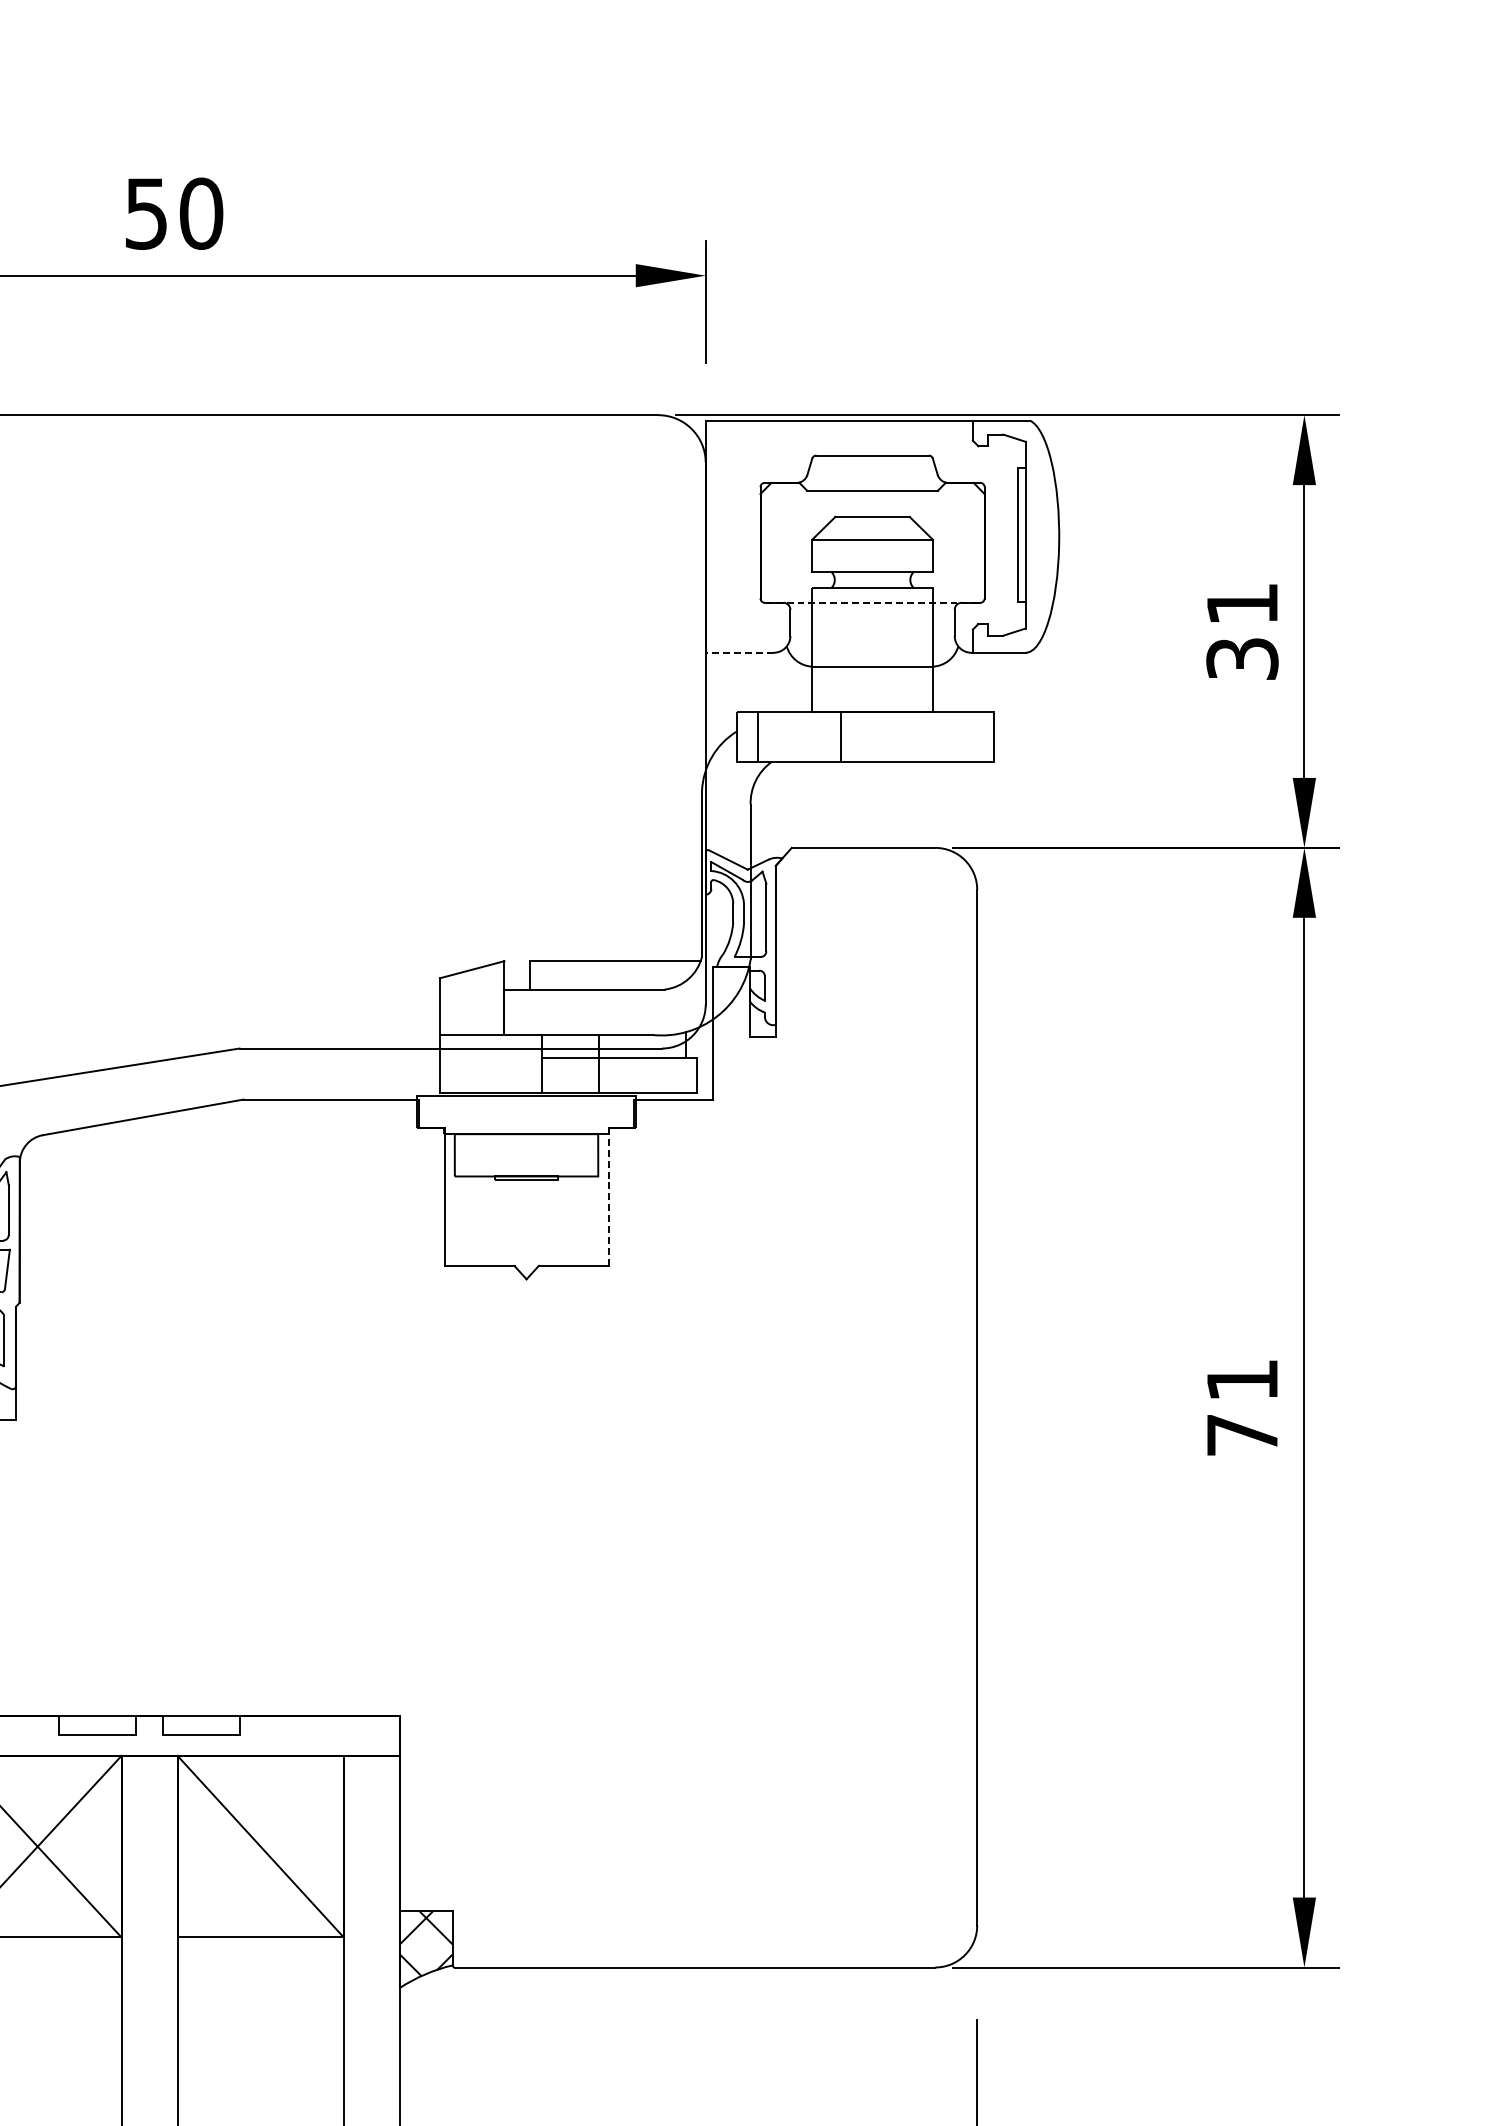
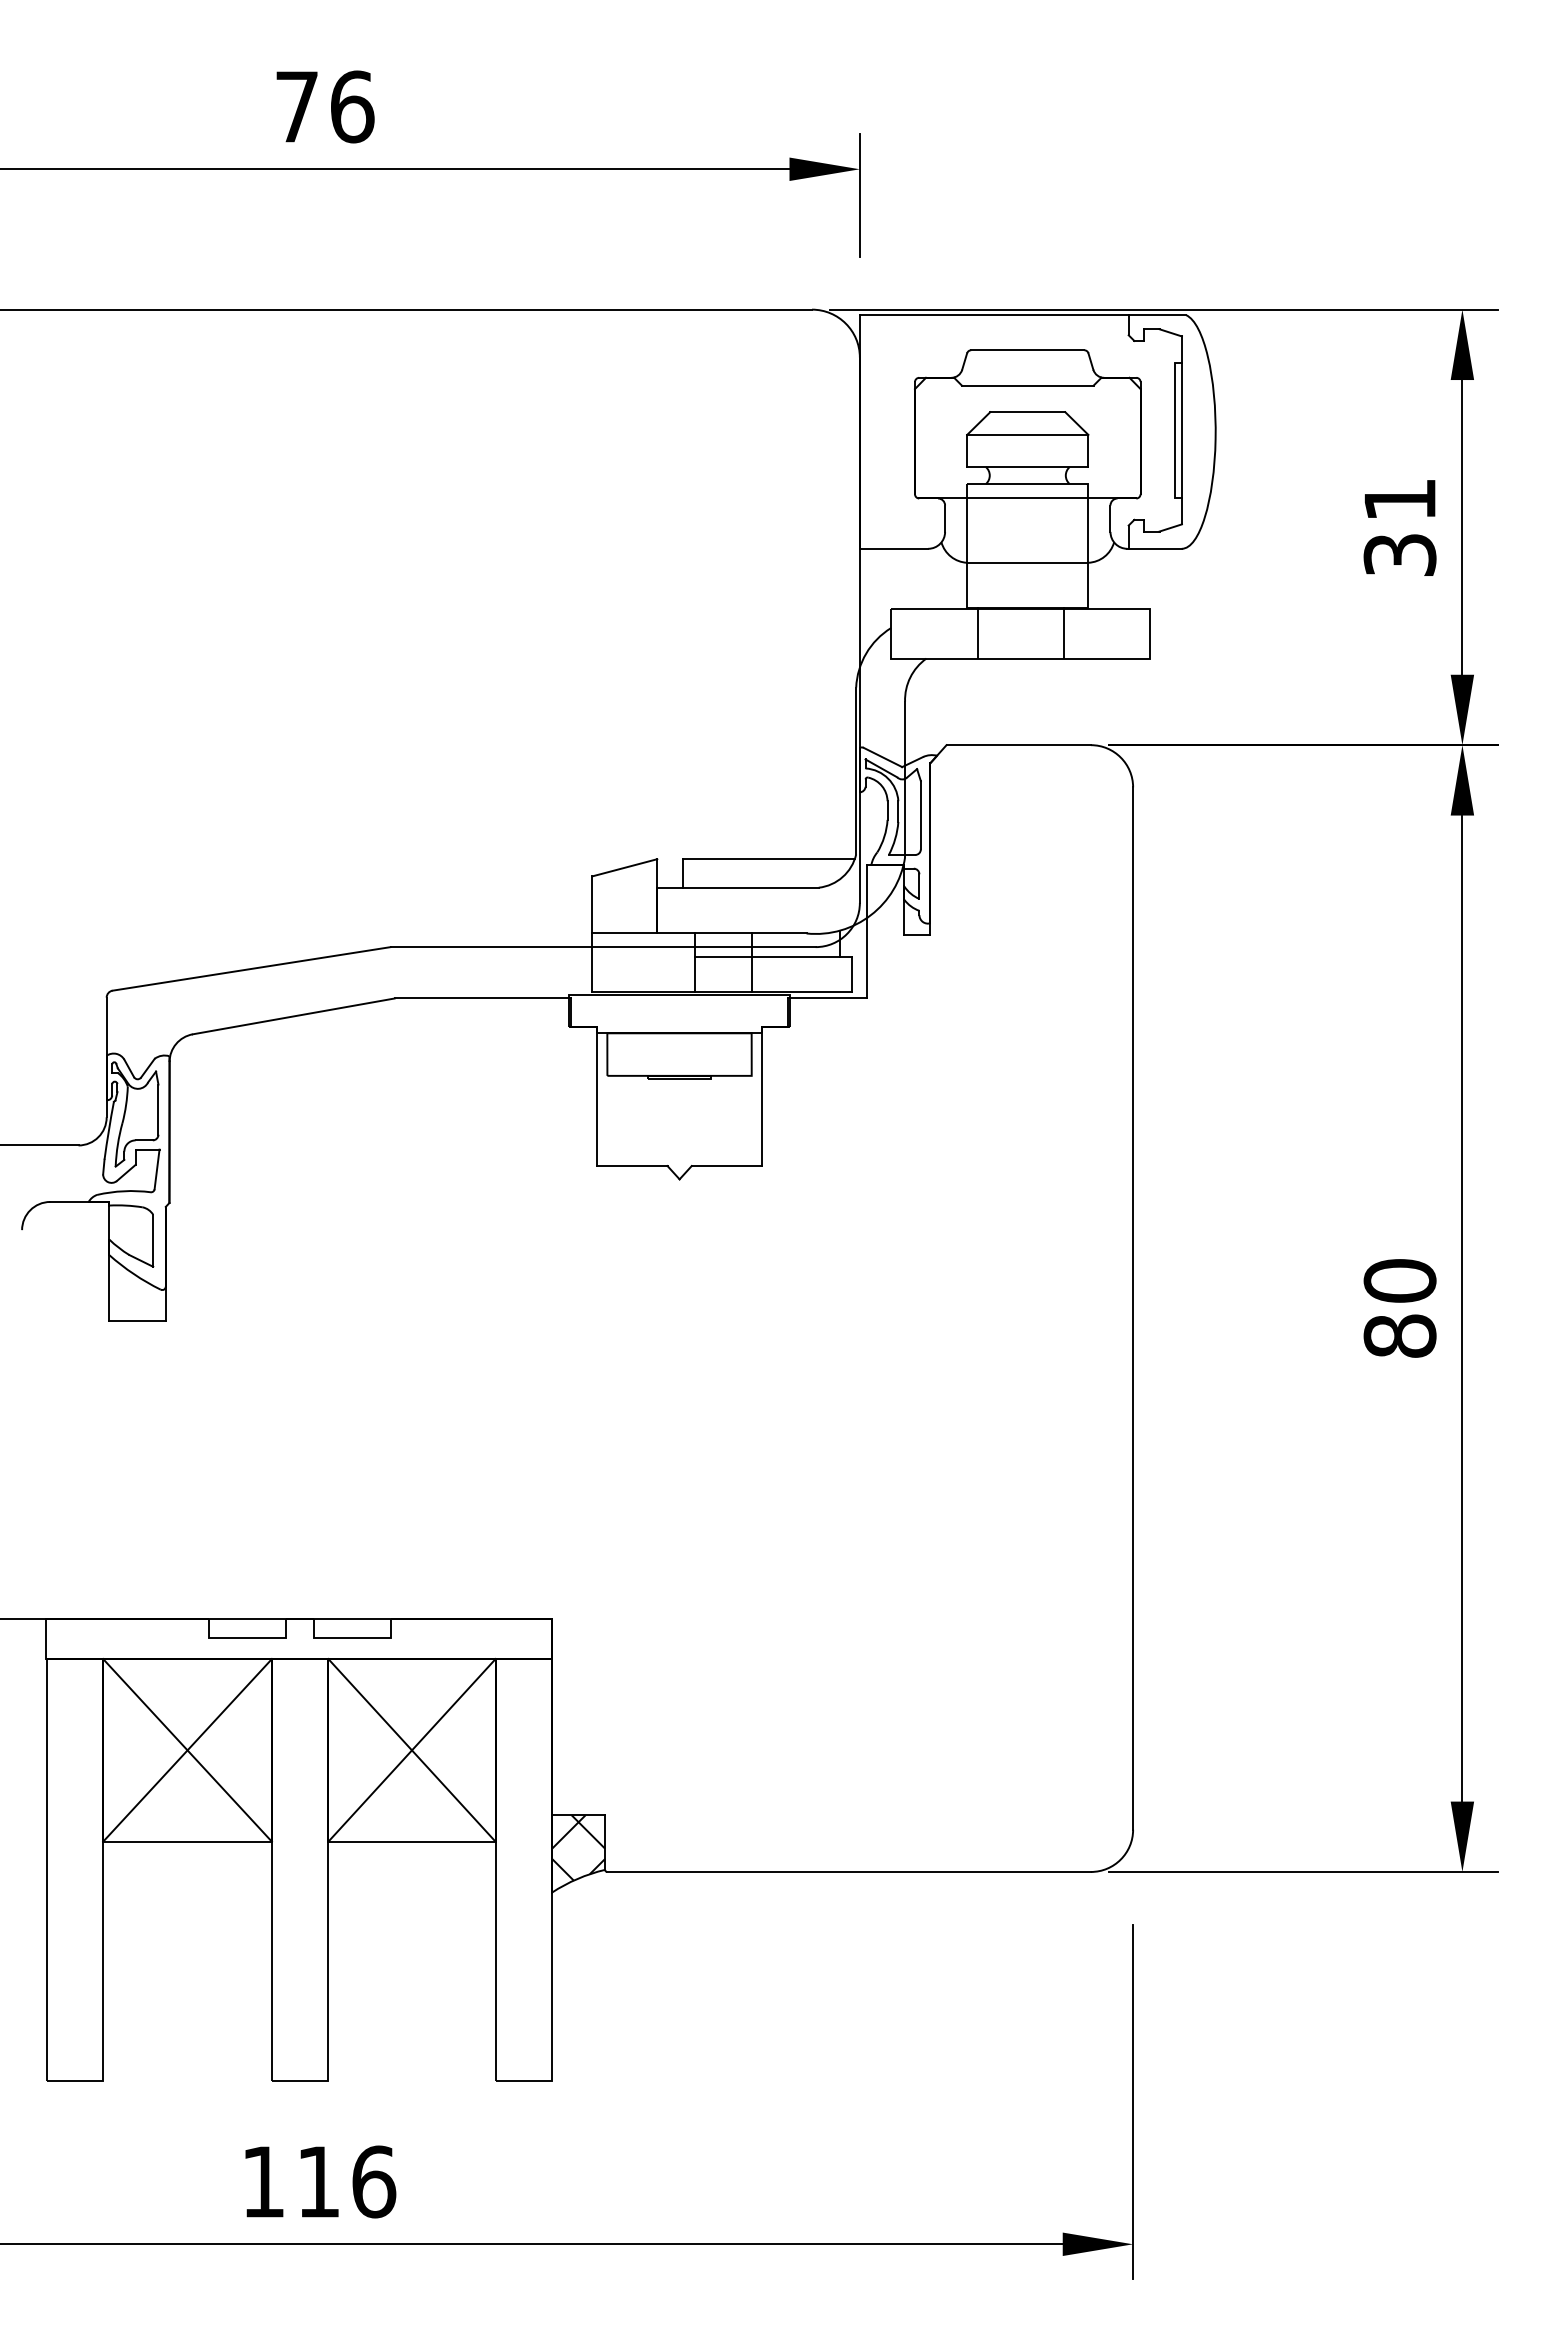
text: (174, 213) -> (325, 106), 50 -> 76
line: (872, 602) -> (1027, 498), dashed -> solid
line: (739, 652) -> (893, 548), dashed -> solid
line: (758, 736) -> (977, 633), moved
line: (840, 736) -> (1063, 633), moved
line: (608, 1196) -> (762, 1096), dashed -> solid
text: (1241, 1407) -> (1399, 1308), 71 -> 80
line: (260, 1846) -> (411, 1750), added

